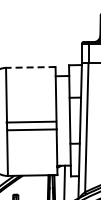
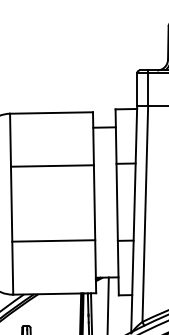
line: (30, 67) -> (51, 113), dashed -> solid
line: (31, 121) -> (52, 164), moved
line: (31, 129) -> (52, 240), moved

